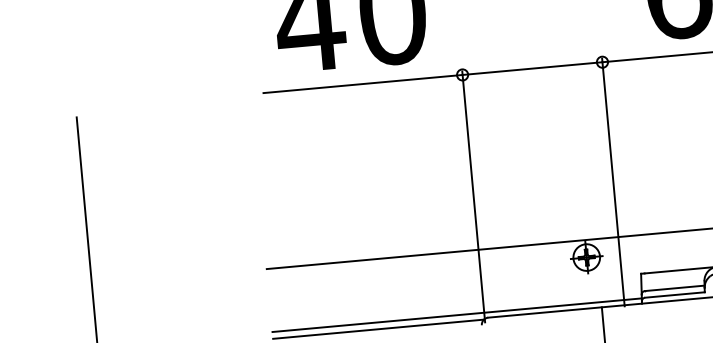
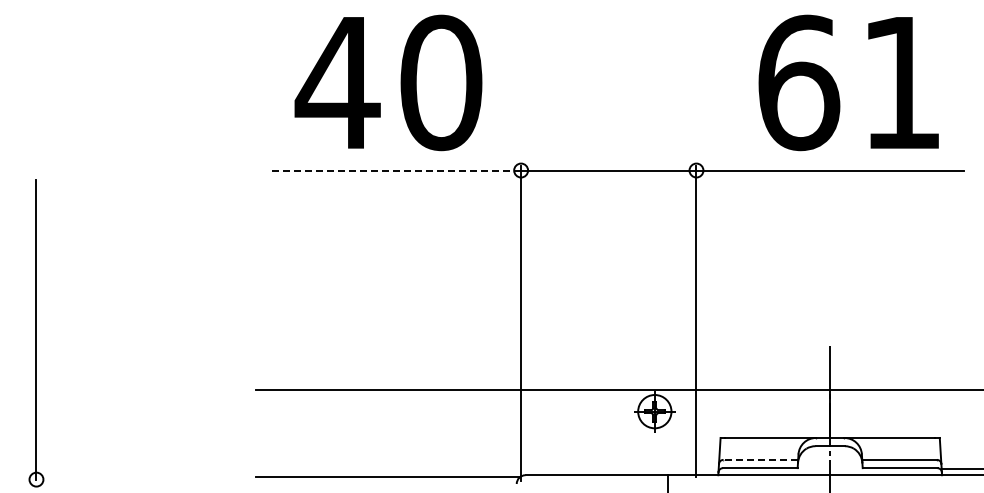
line: (363, 83) -> (396, 170), solid -> dashed
line: (674, 288) -> (760, 459), solid -> dashed
line: (456, 315) -> (486, 468), removed

